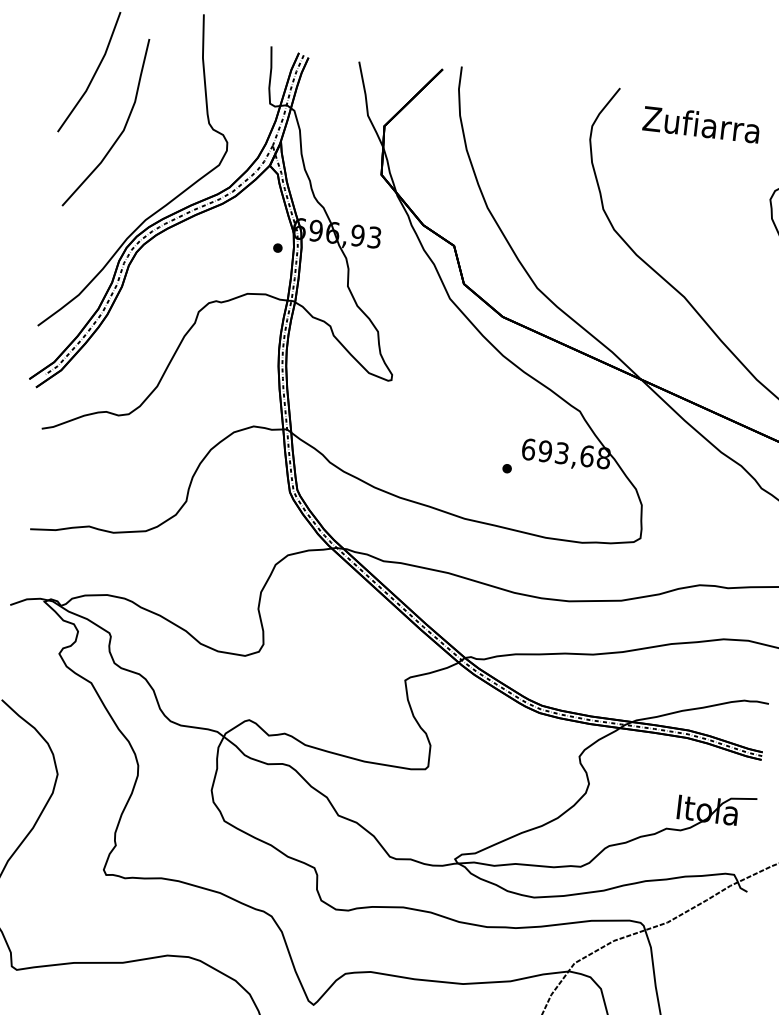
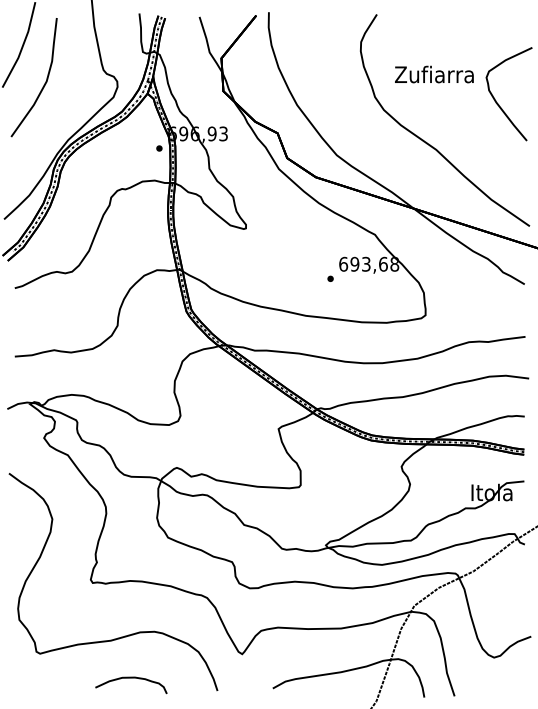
text: (701, 124) -> (434, 74), moved

